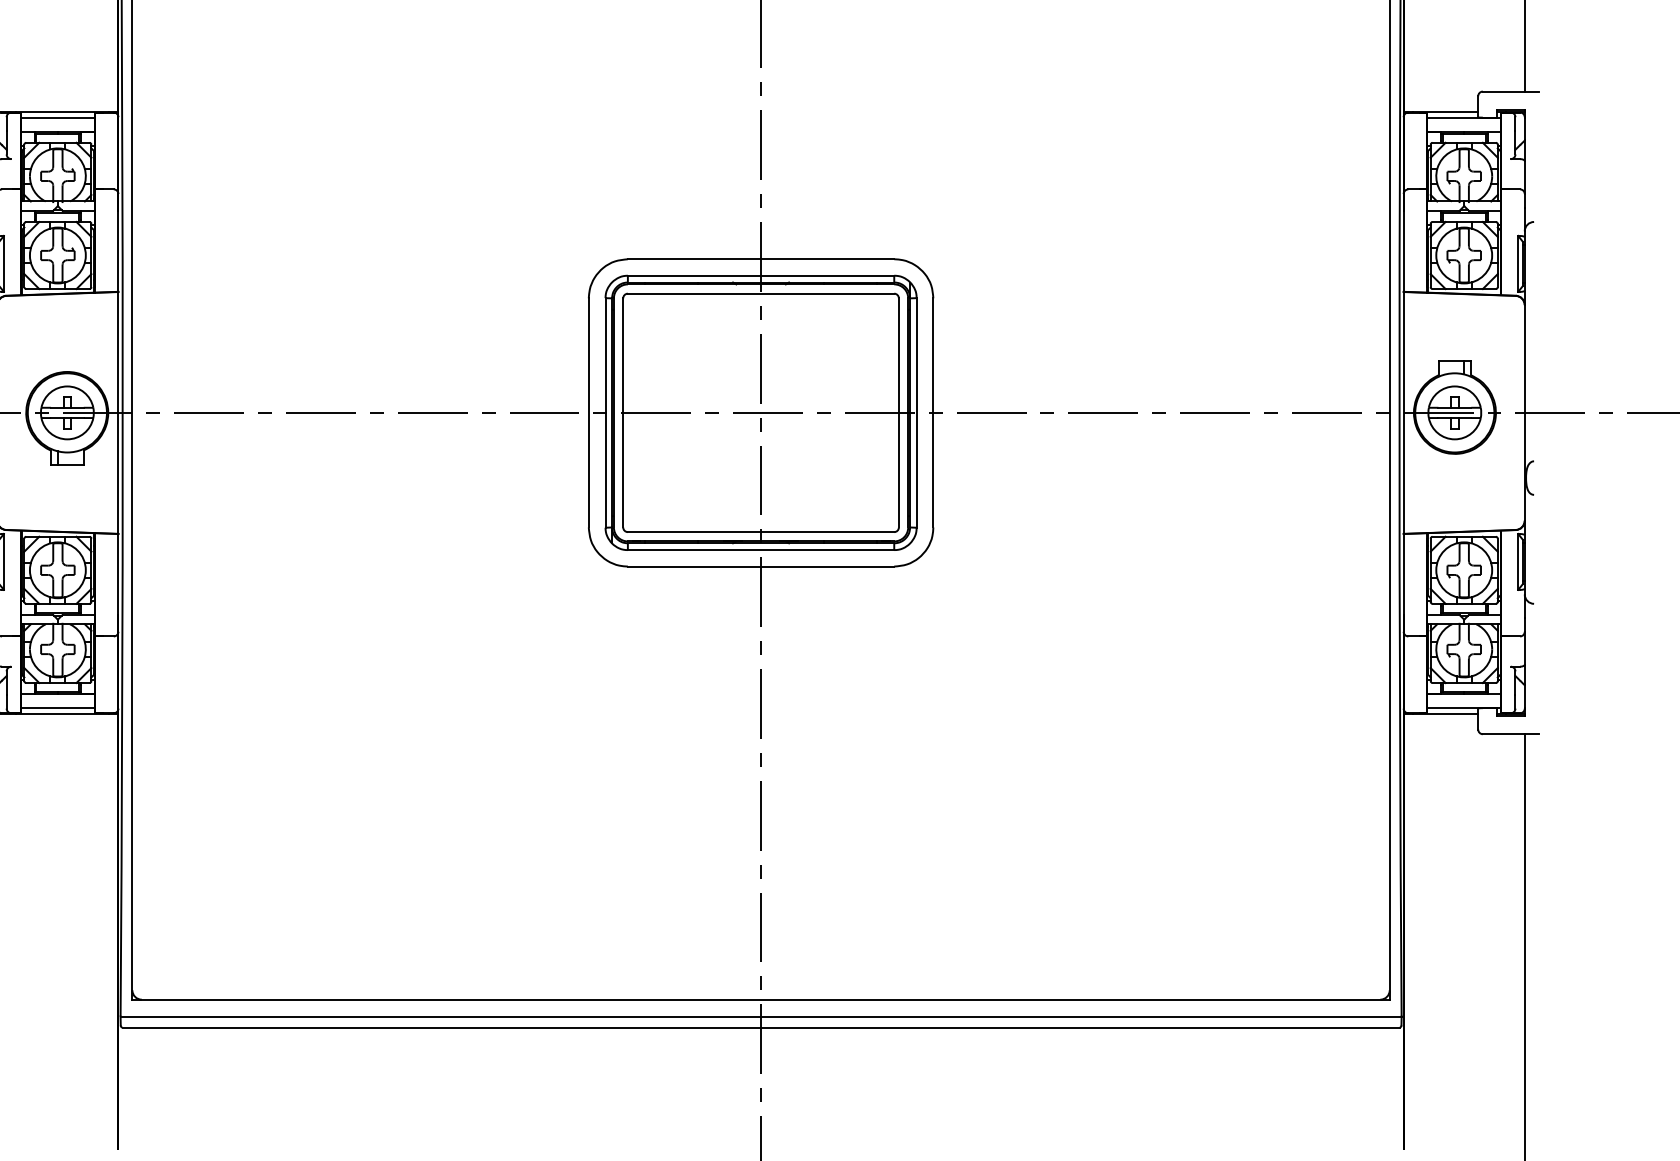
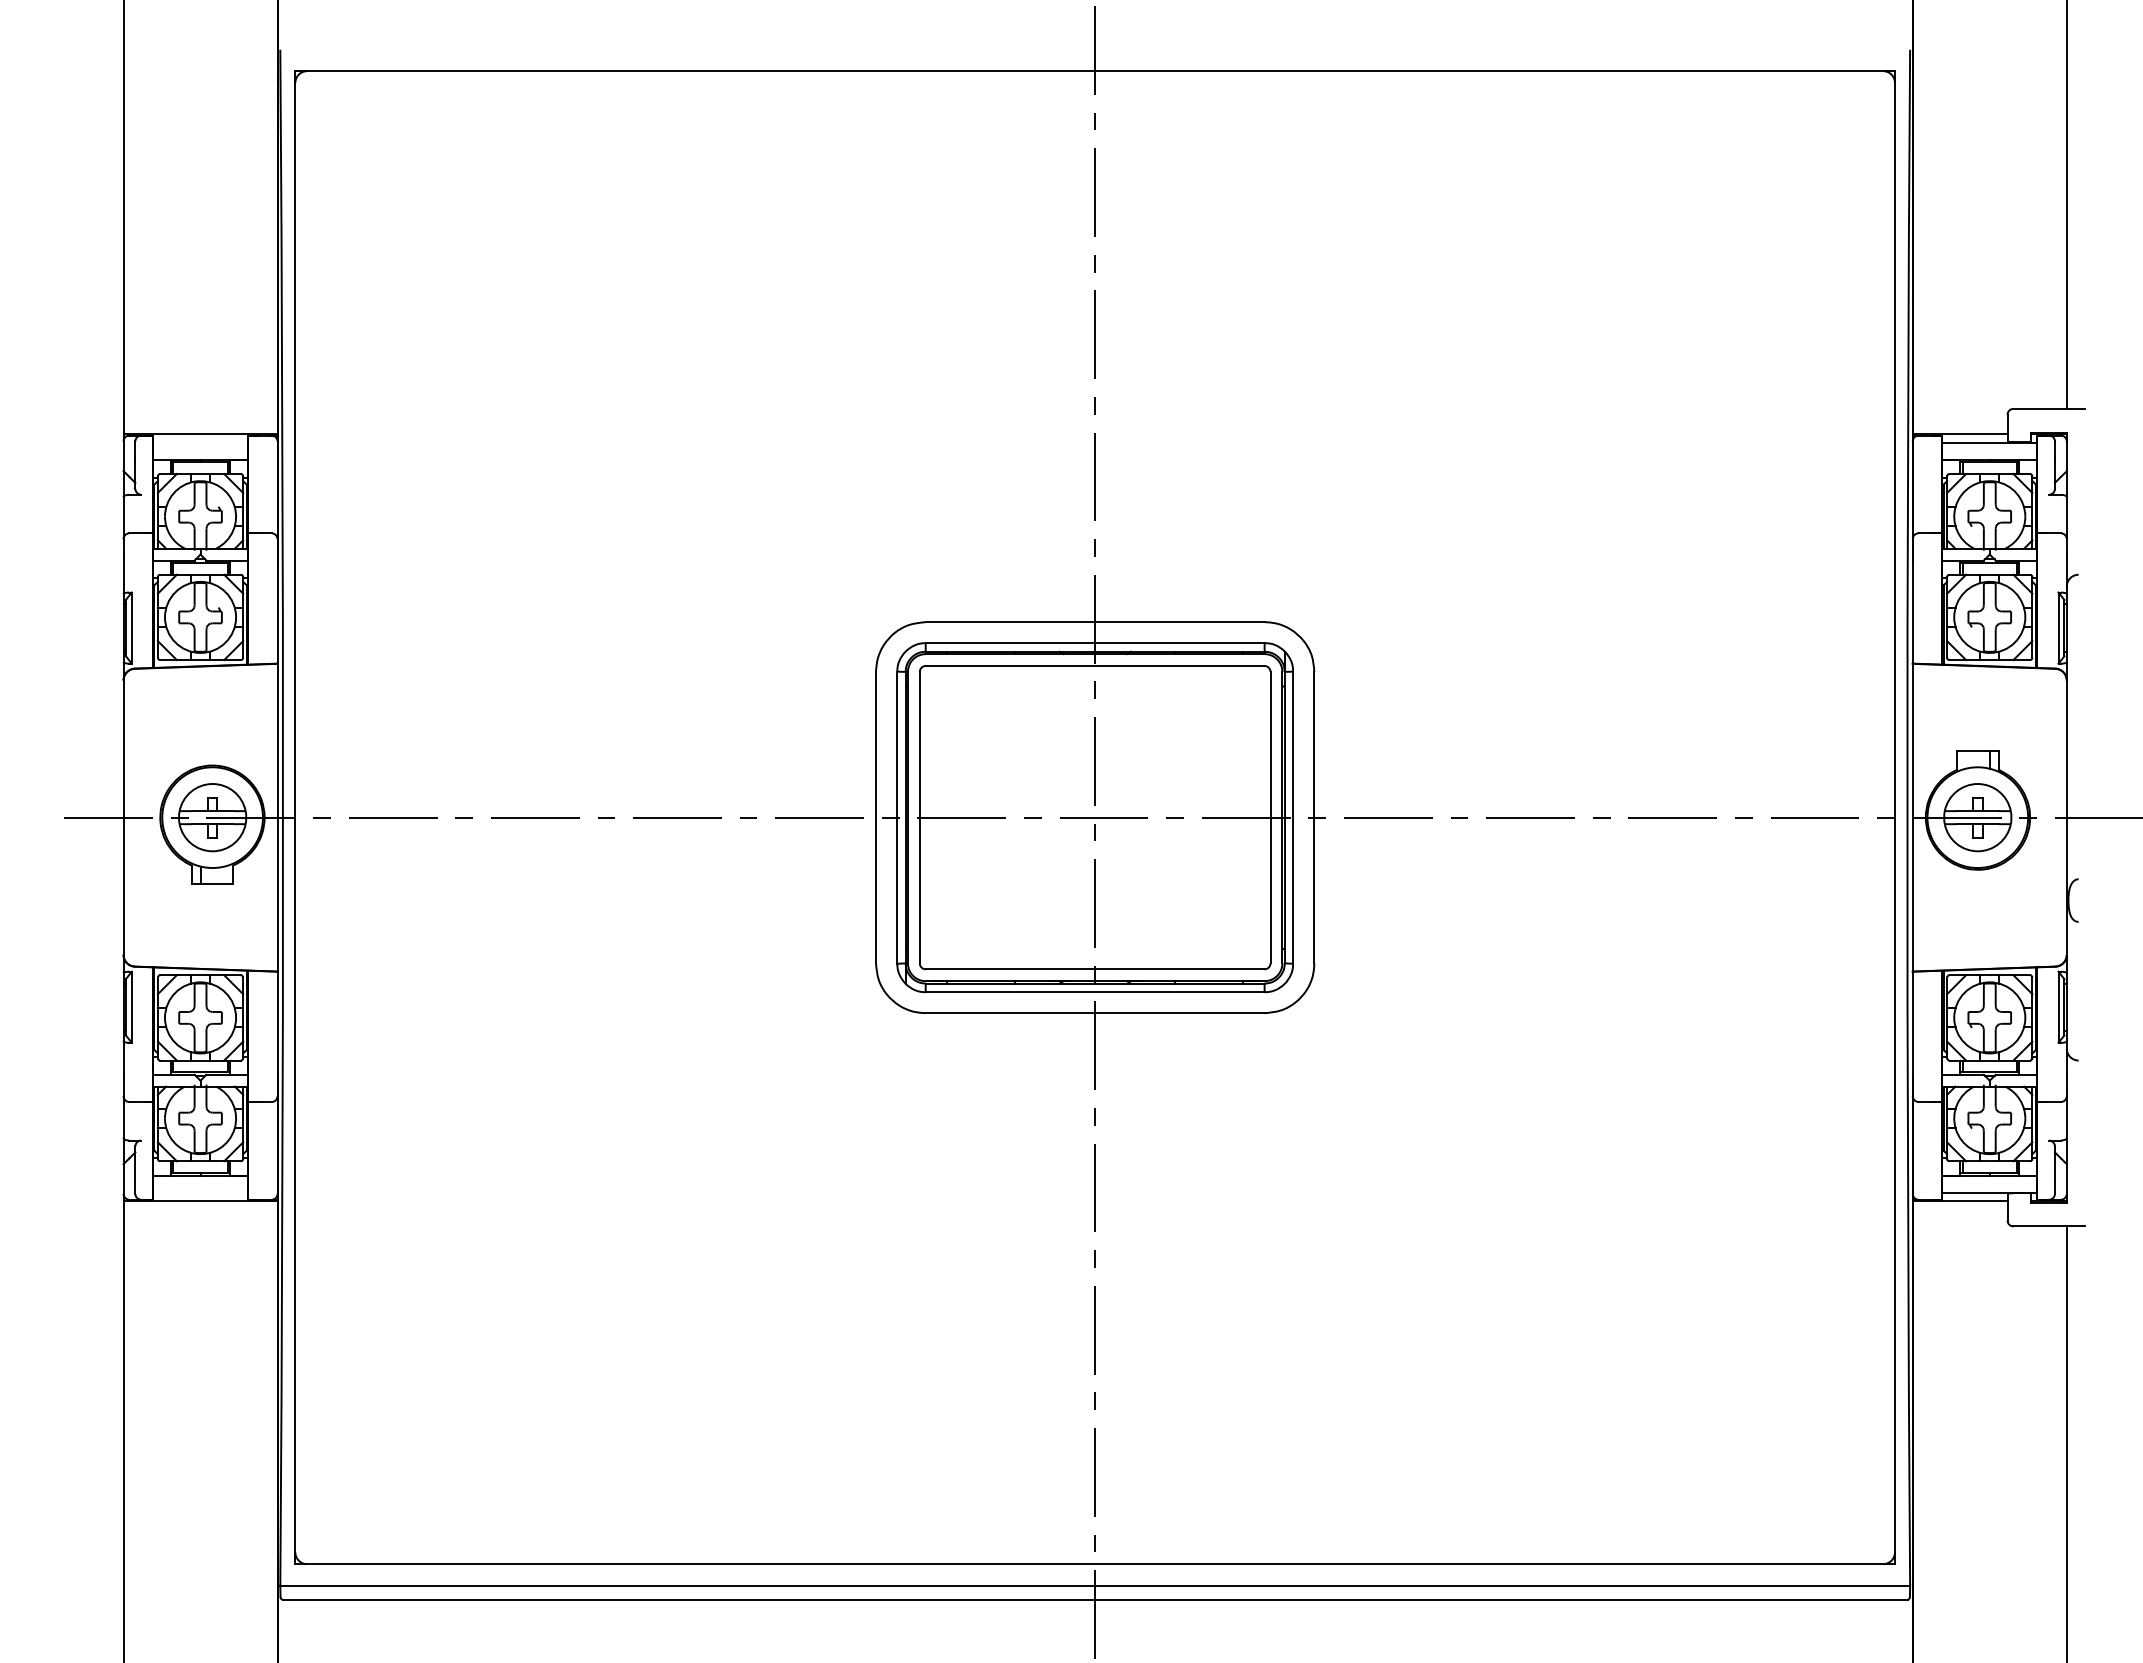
line: (57, 118) -> (200, 442), removed
line: (57, 707) -> (200, 1192), removed

